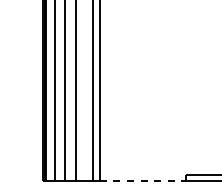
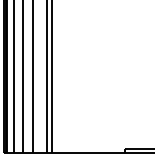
line: (142, 180) -> (88, 153), dashed -> solid

